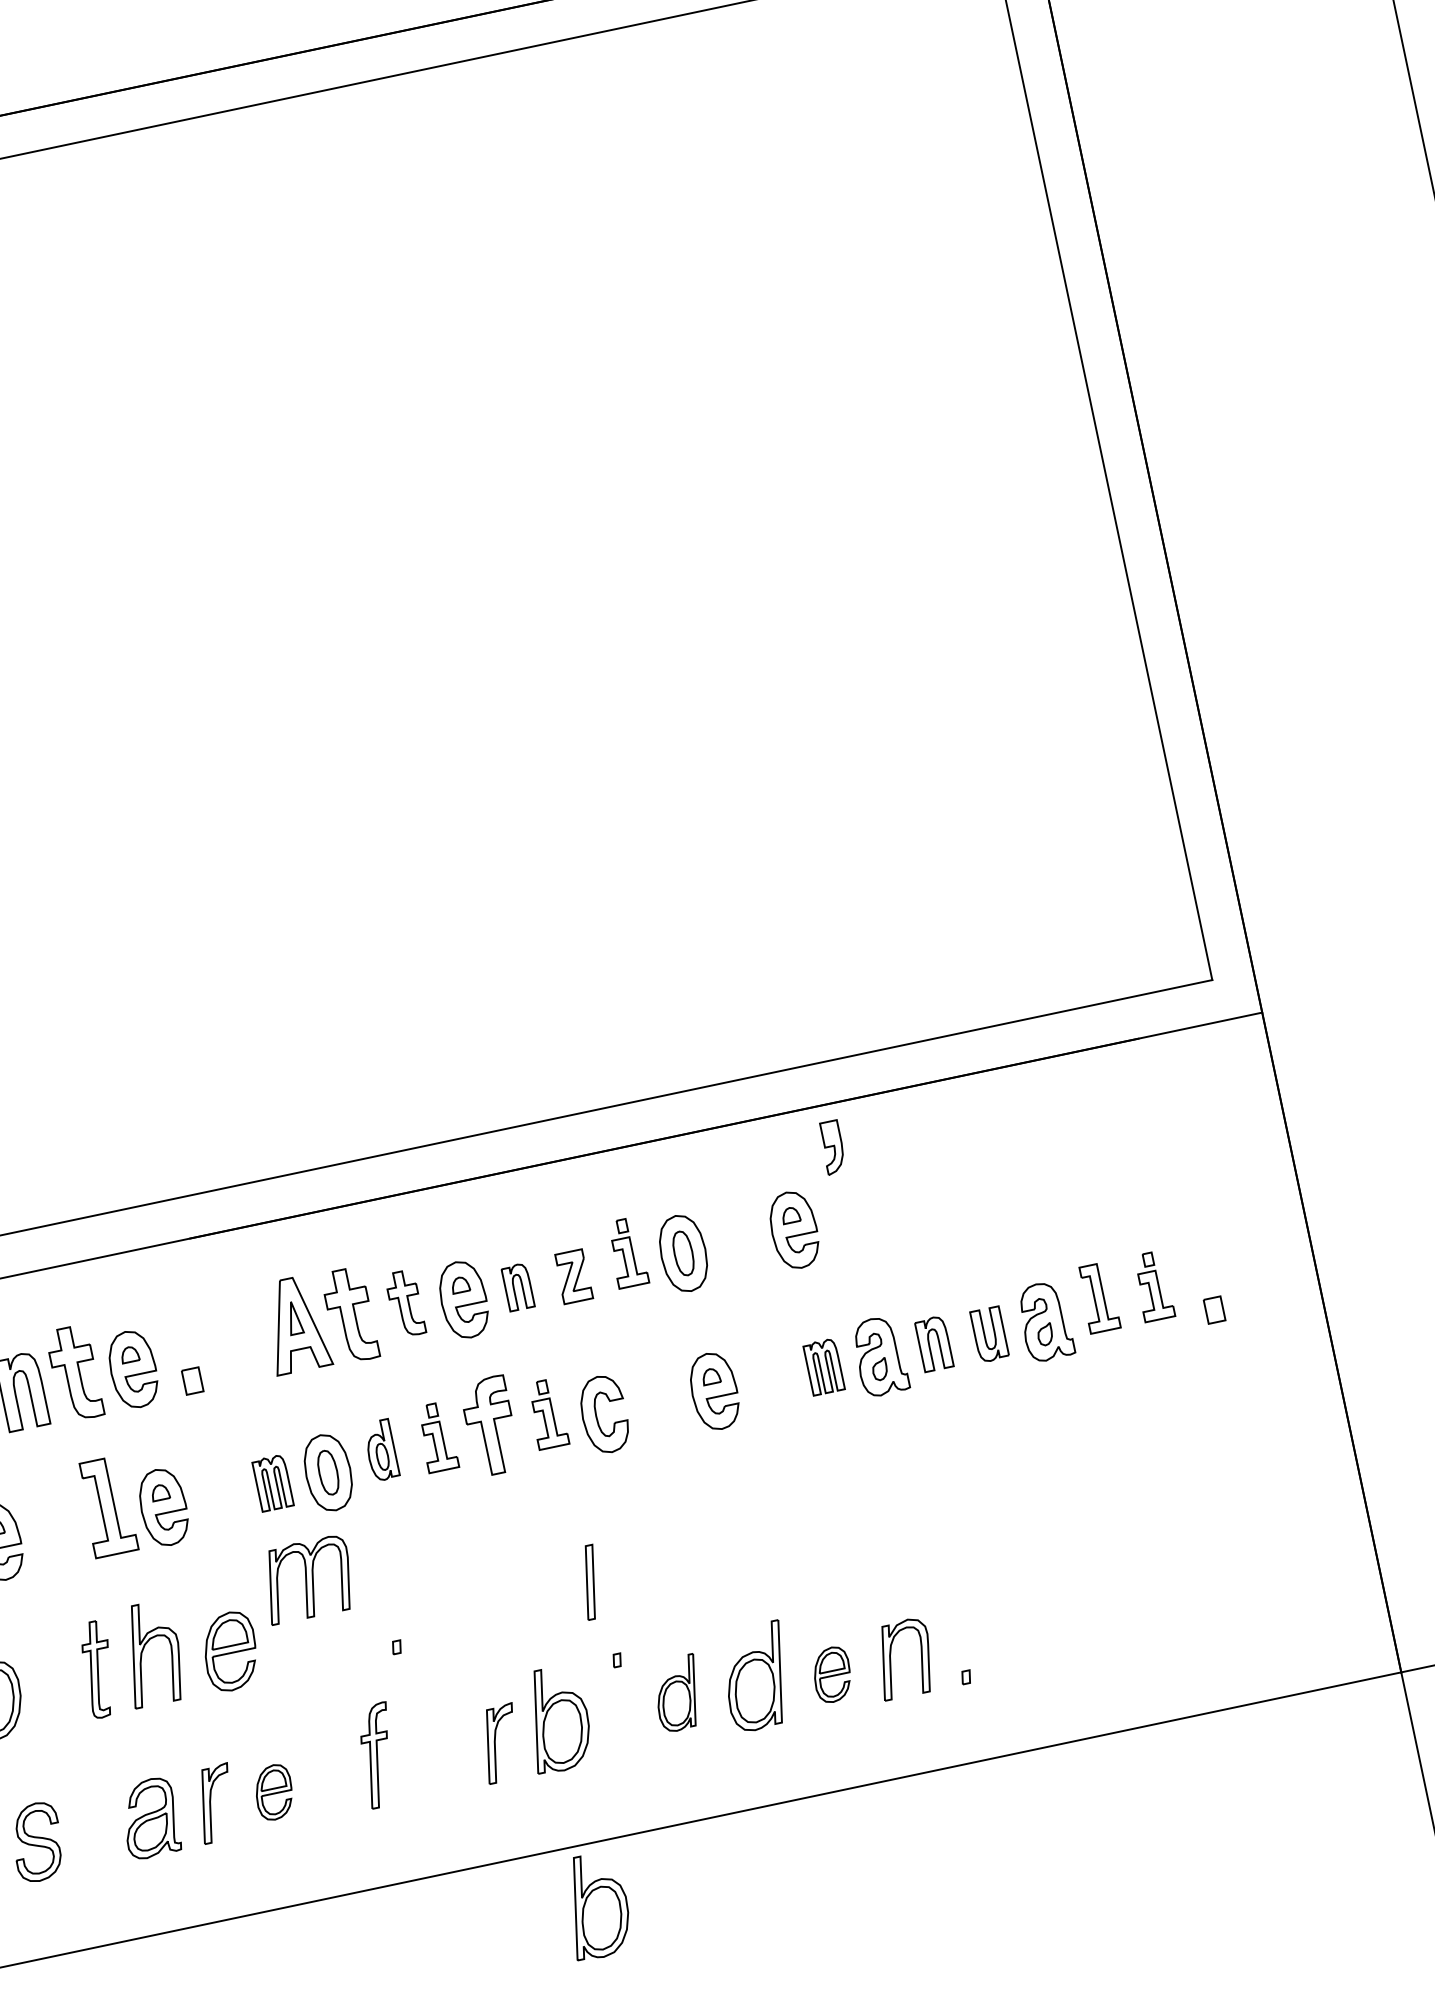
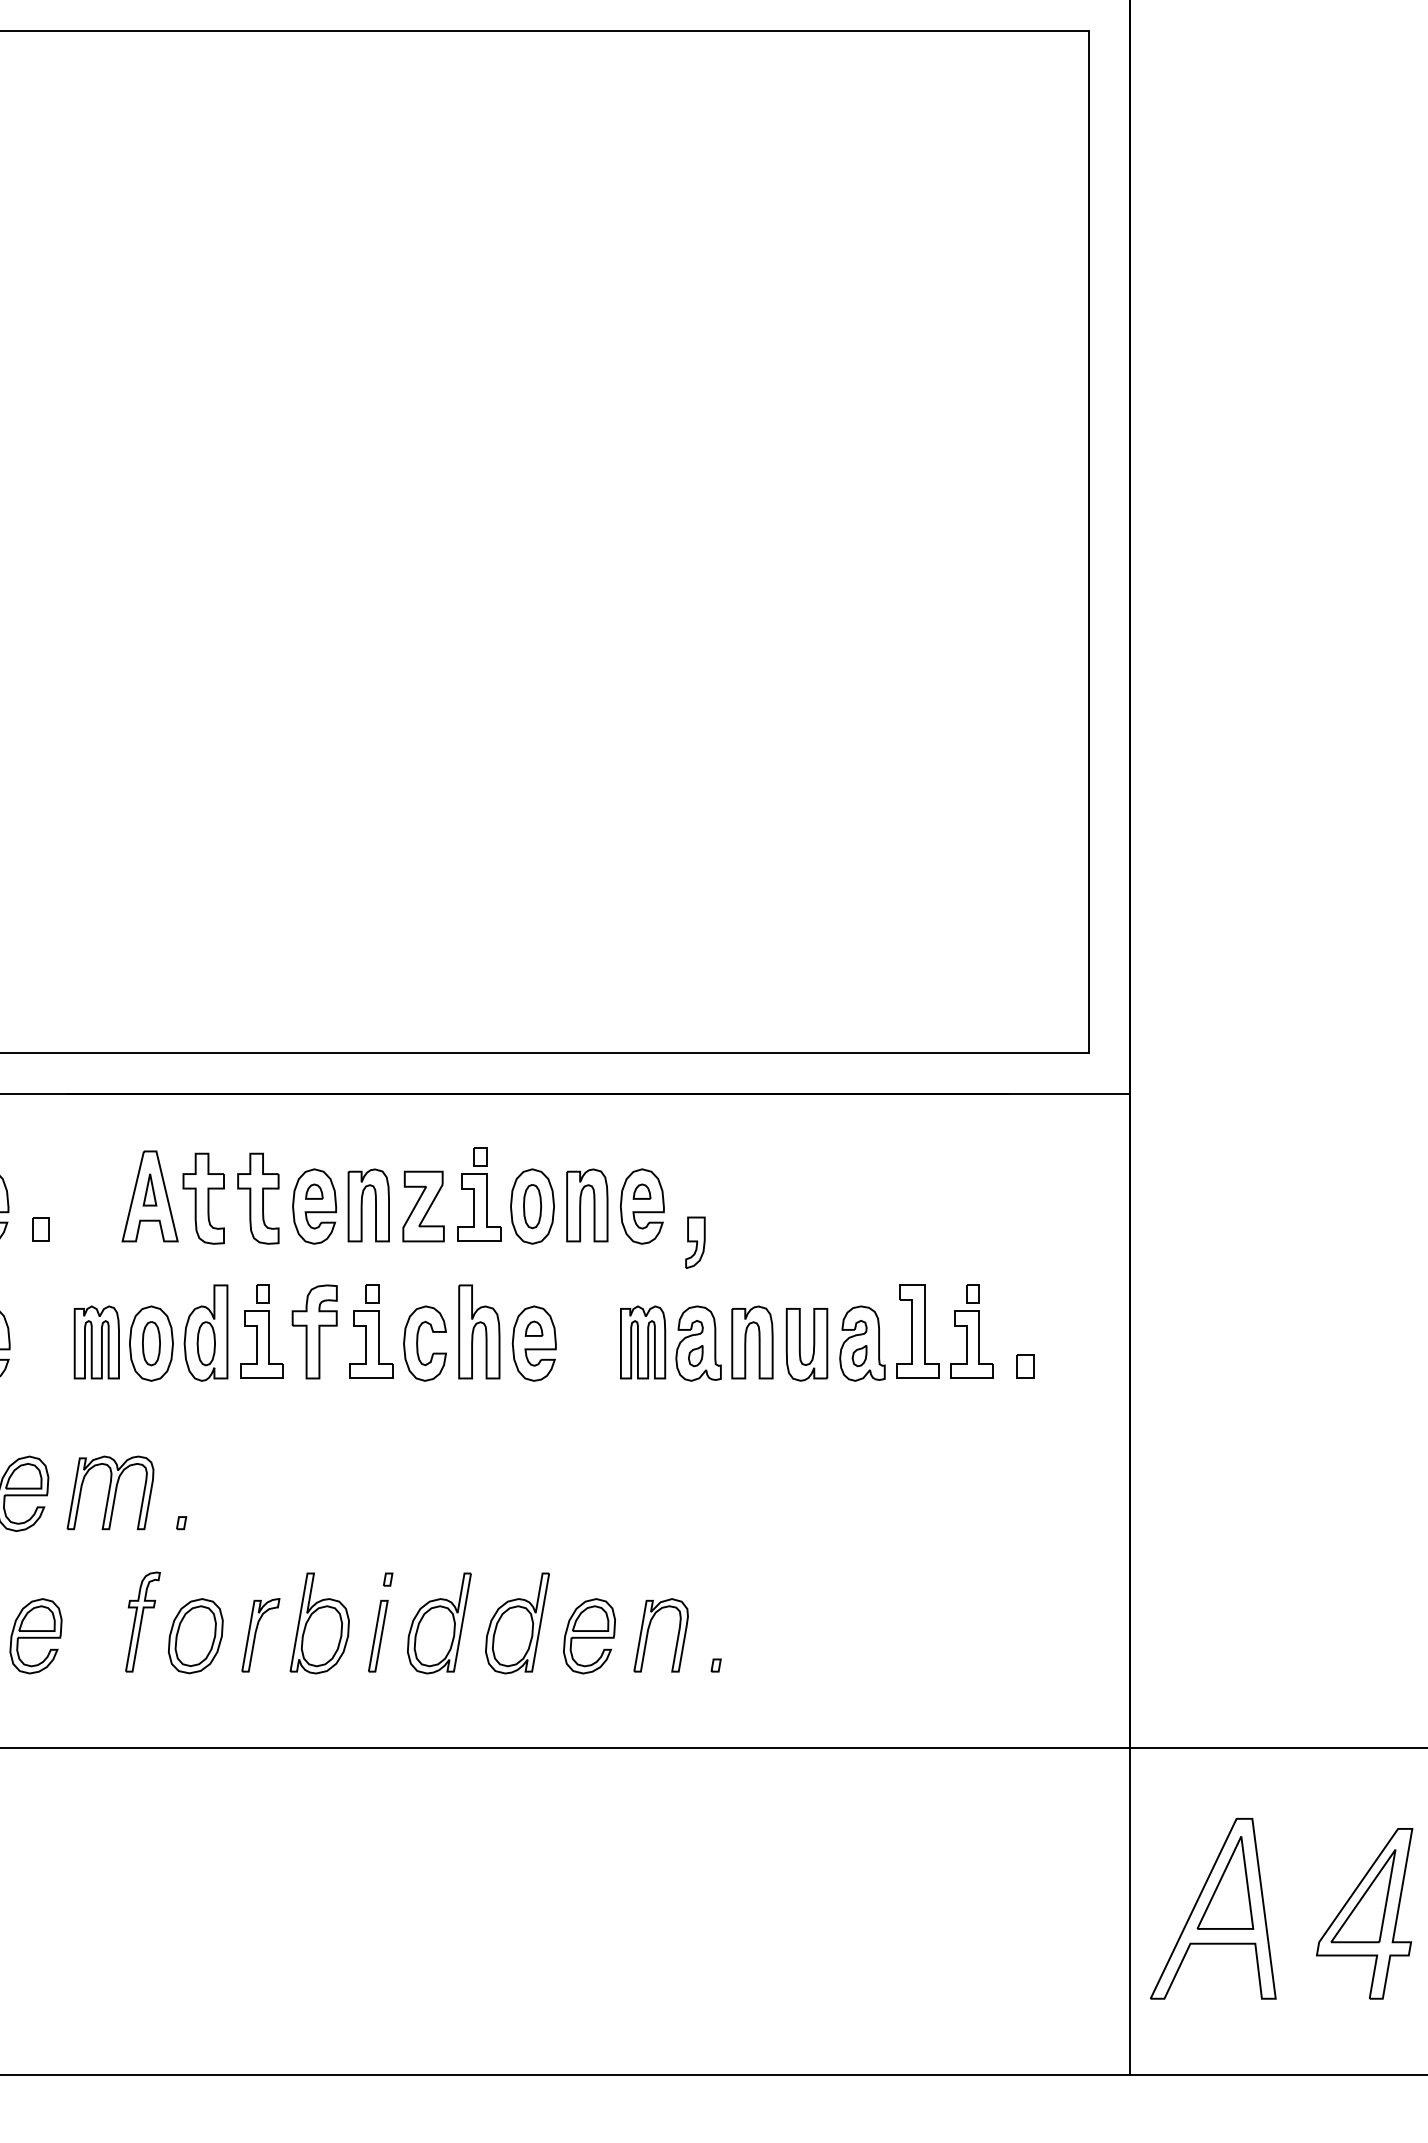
part: (832, 1147) -> (695, 1242), moved
part: (738, 1240) -> (587, 1205), added
part: (627, 1252) -> (479, 1194), size x1.43
part: (573, 1276) -> (423, 1206), size x1.43
part: (1152, 1286) -> (971, 1331), size x1.43
part: (517, 1287) -> (368, 1205), size x1.67
part: (1098, 1297) -> (917, 1331), size x1.43
part: (405, 1303) -> (258, 1198), size x1.43
part: (989, 1334) -> (806, 1344), size x1.43
part: (934, 1343) -> (752, 1342), size x1.43
part: (824, 1367) -> (643, 1342), size x1.43
part: (656, 1390) -> (479, 1331), added
part: (547, 1413) -> (371, 1331), size x1.43
part: (436, 1437) -> (261, 1331), size x1.43
part: (380, 1450) -> (205, 1332), size x1.67
part: (272, 1483) -> (96, 1342), size x1.43
part: (307, 1579) -> (110, 1492), moved
part: (590, 1581) -> (378, 1635), moved
part: (832, 1674) -> (589, 1636), size x1.43
part: (678, 1693) -> (439, 1623), size x1.43
part: (435, 1758) -> (195, 1636), added
part: (273, 1792) -> (35, 1636), size x1.43
part: (596, 1905) -> (319, 1808), removed

